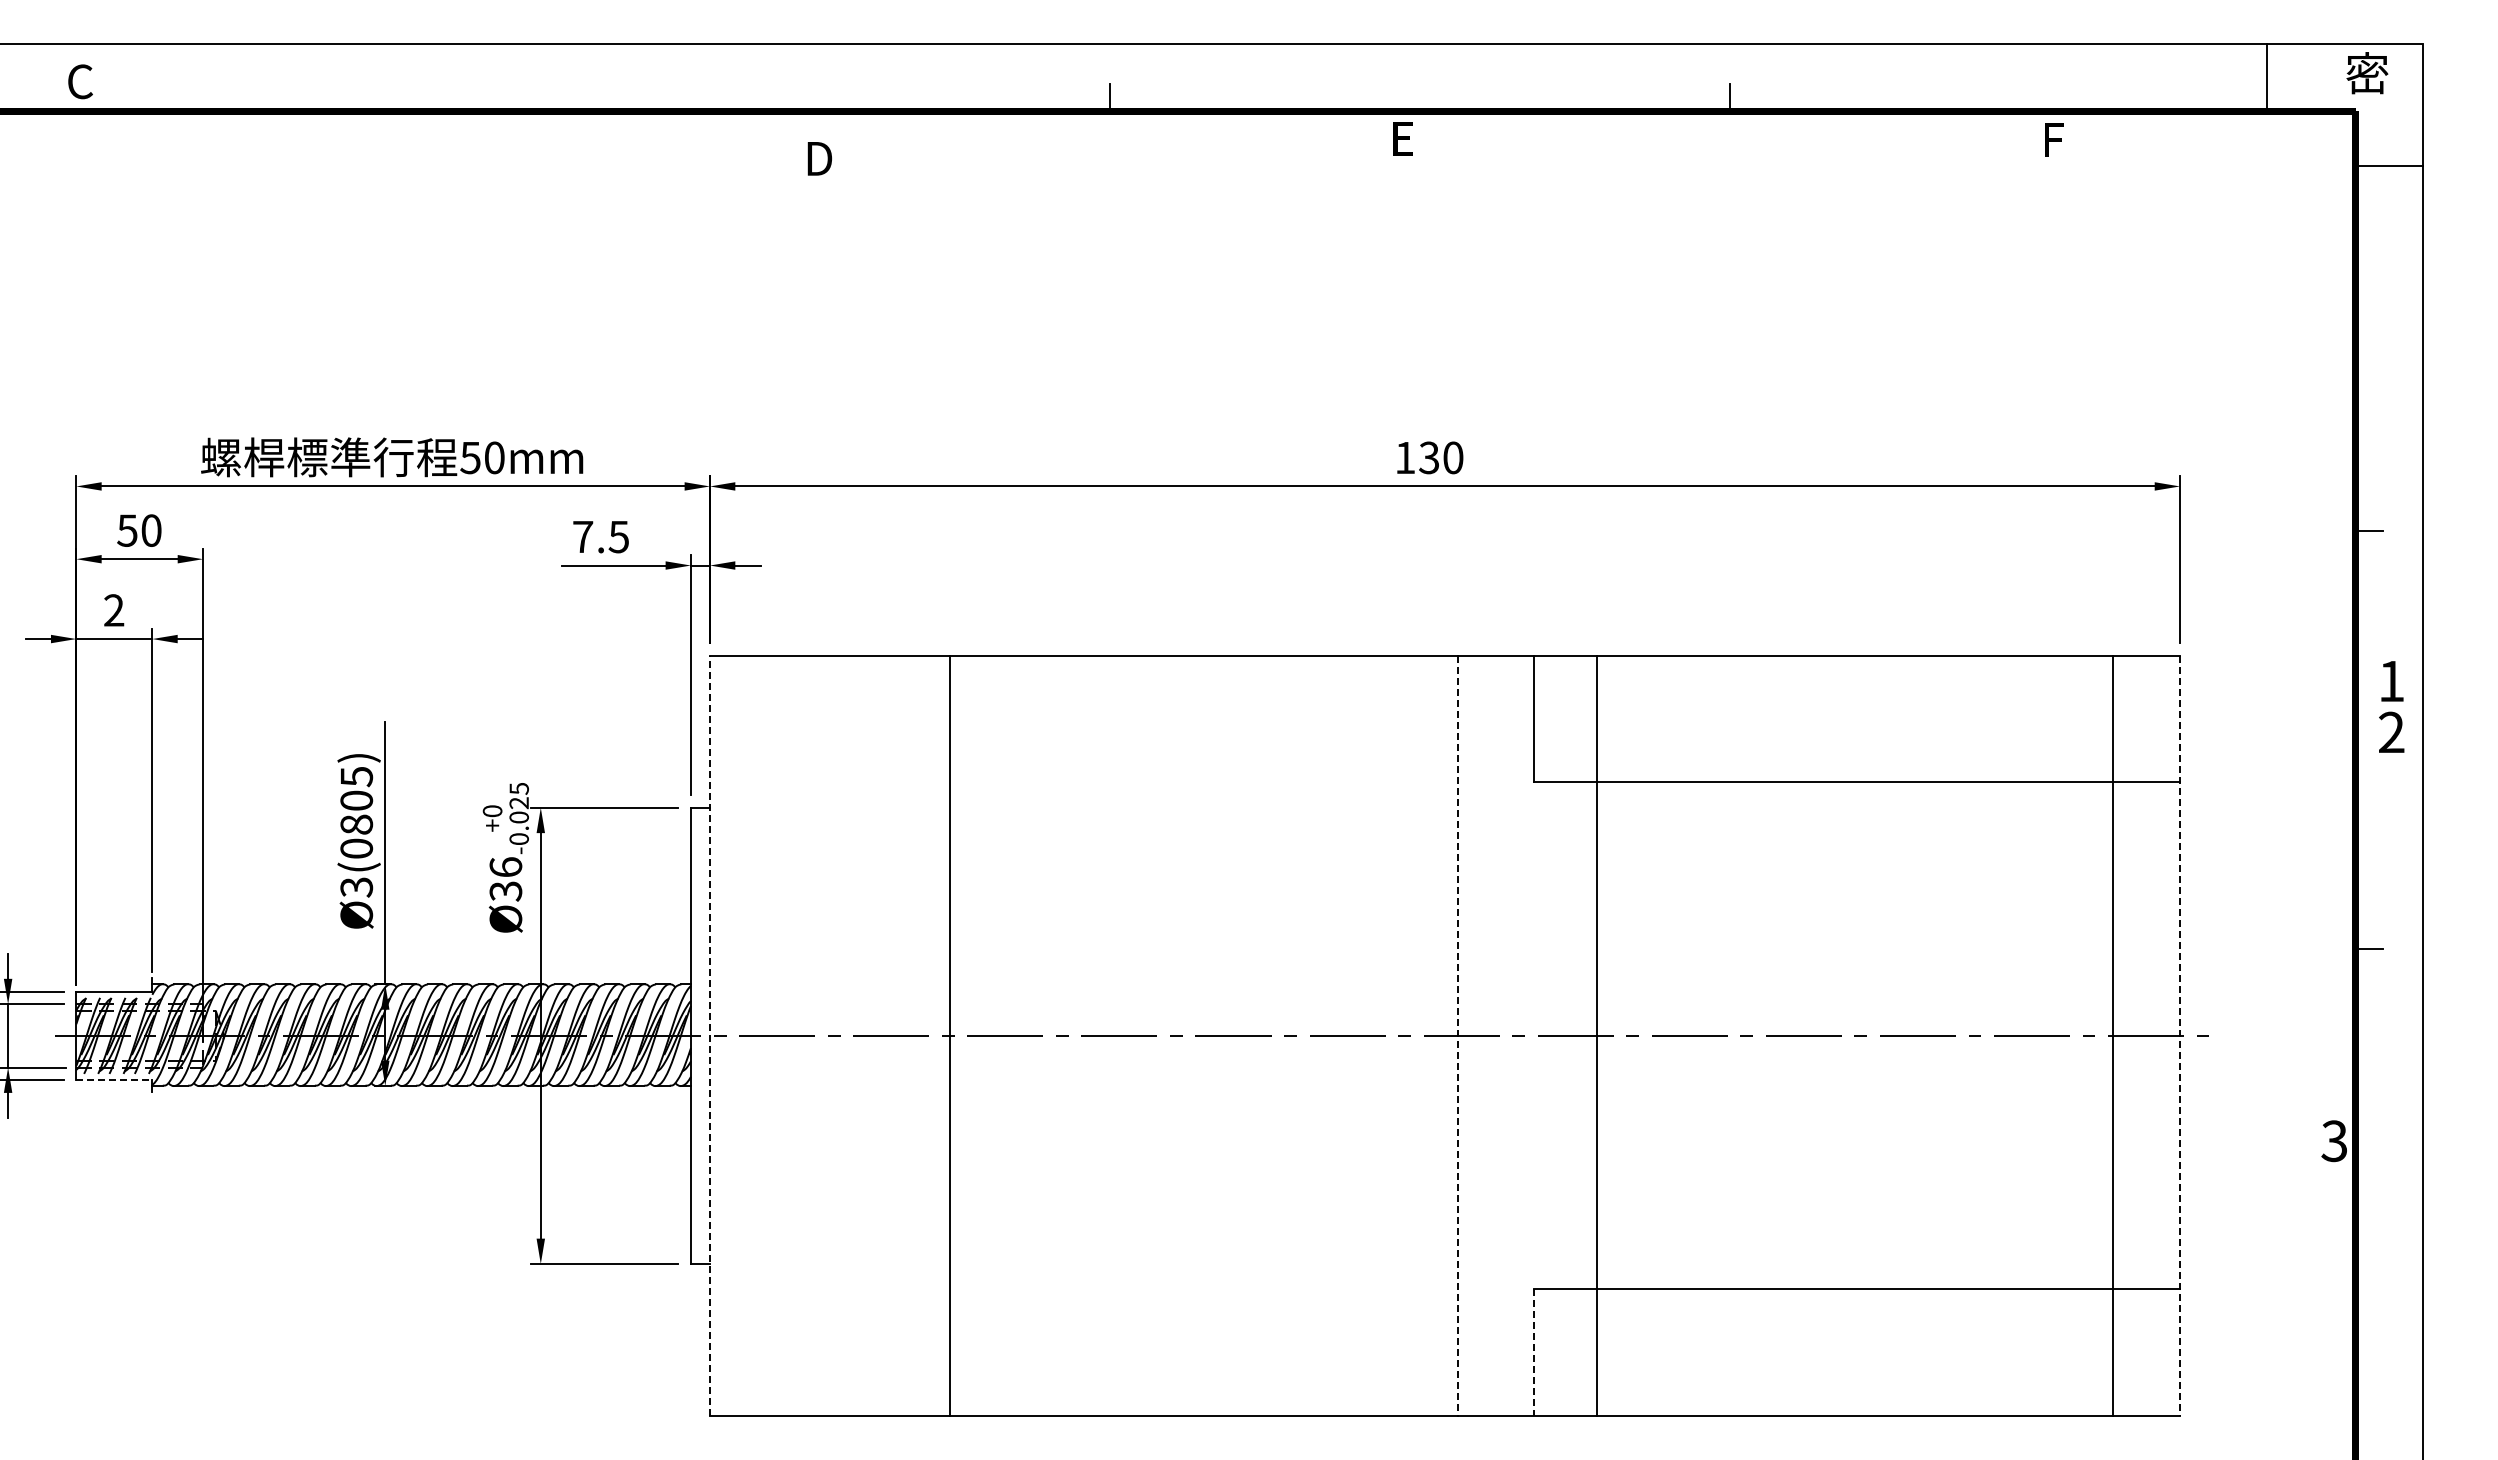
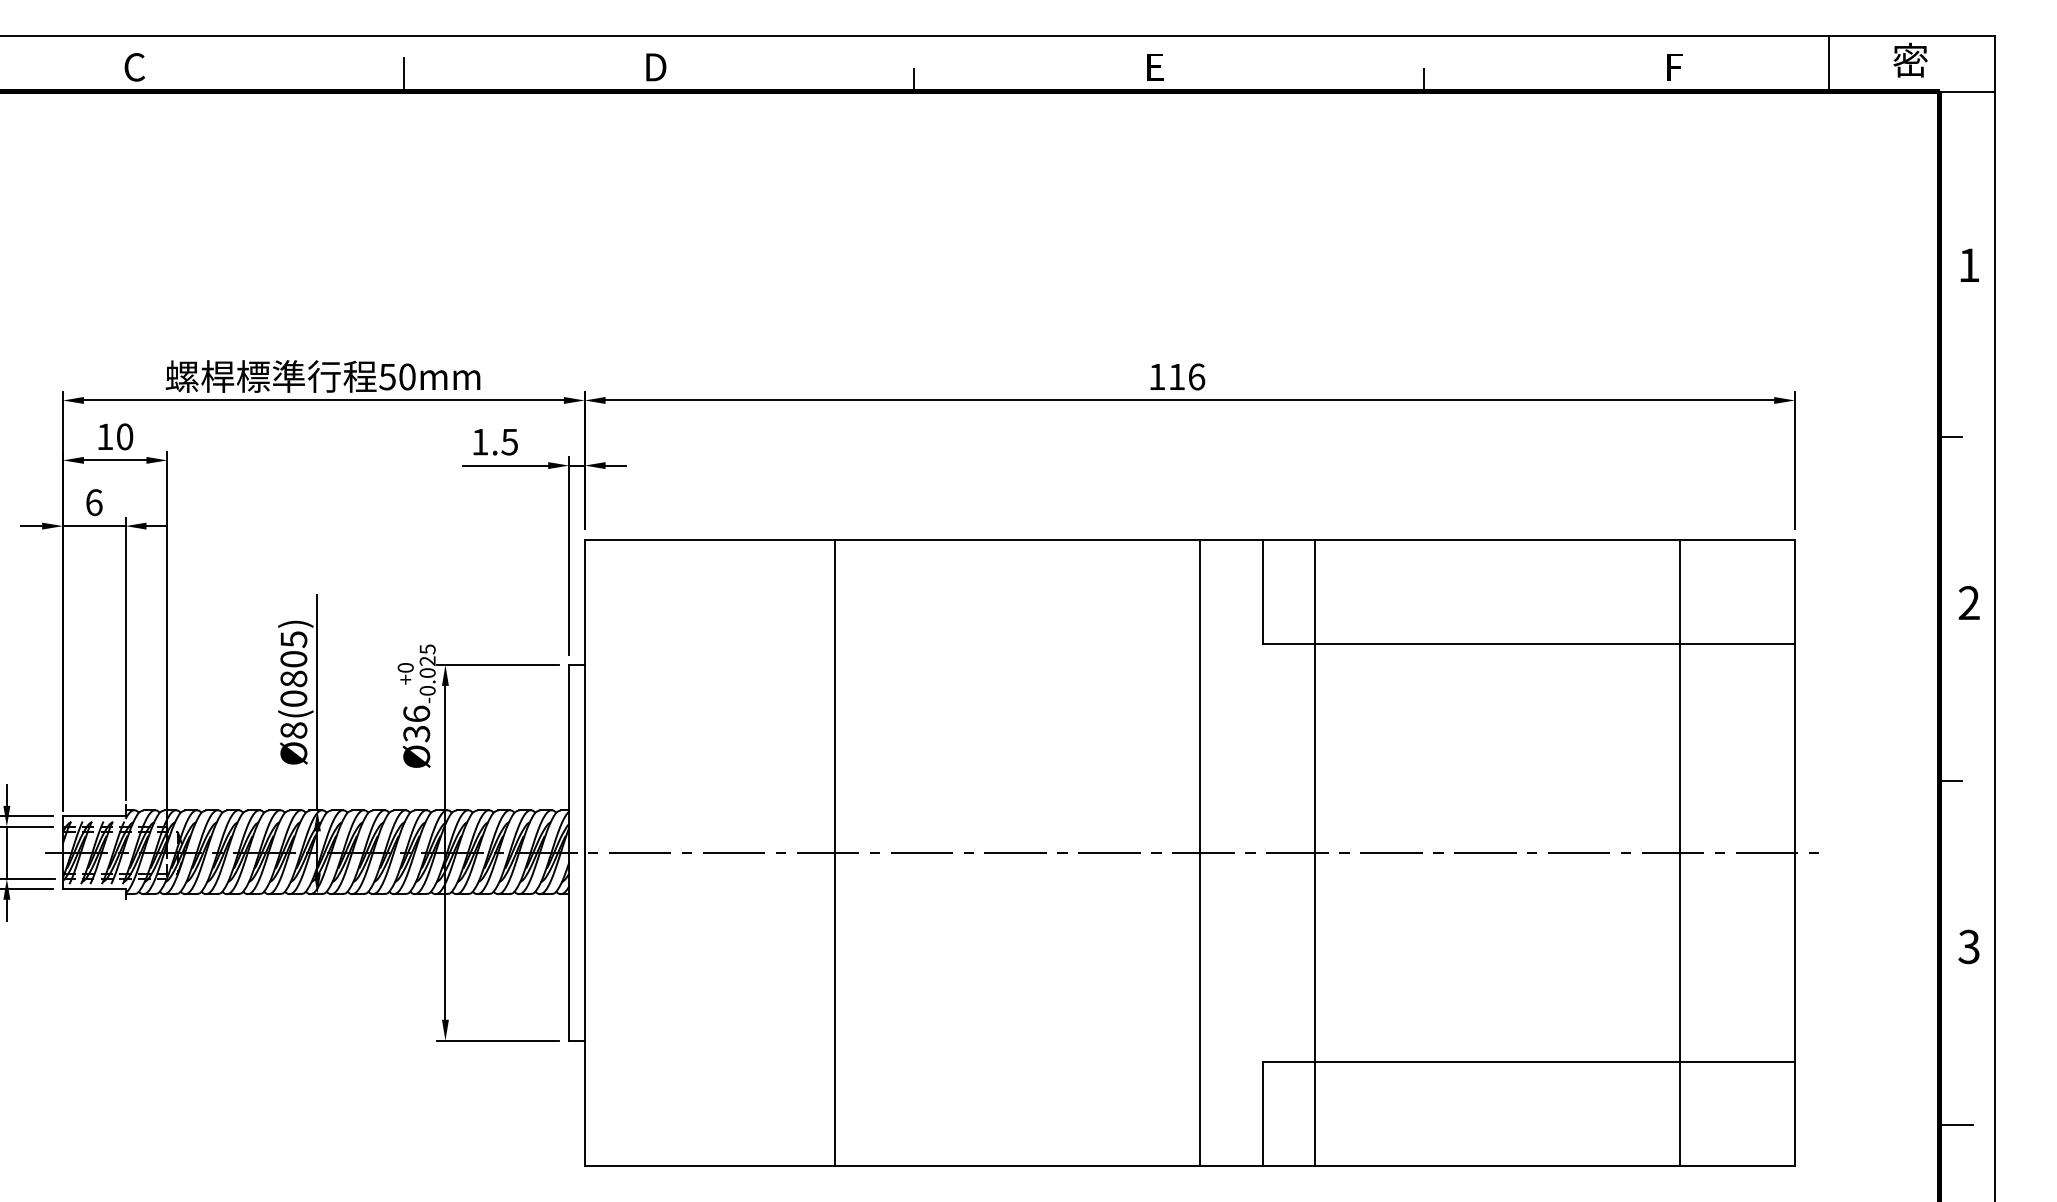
text: (2367, 73) -> (1910, 60), moved
line: (2266, 77) -> (1828, 63), moved
text: (80, 81) -> (134, 67), moved
line: (490, 90) -> (404, 74), added
text: (1402, 138) -> (1154, 67), moved
text: (2054, 139) -> (1675, 67), moved
text: (819, 158) -> (655, 67), moved
line: (2389, 166) -> (1967, 91), moved
text: (1441, 457) -> (1186, 376), 130 -> 116
text: (127, 530) -> (105, 436), 50 -> 10
text: (583, 536) -> (480, 441), 7.5 -> 1.5
text: (114, 610) -> (94, 502), 2 -> 6
text: (2392, 681) -> (1969, 265), moved
text: (356, 887) -> (293, 730), Ø3(0805) -> Ø8(0805)
line: (709, 1035) -> (584, 852), dashed -> solid
line: (950, 1035) -> (835, 852), moved
line: (2112, 1035) -> (1680, 852), moved
line: (1457, 1036) -> (1200, 853), dashed -> solid
line: (2180, 1036) -> (1795, 853), dashed -> solid
line: (114, 1080) -> (94, 889), dashed -> solid
text: (2333, 1141) -> (1968, 947), moved
line: (1533, 1353) -> (1262, 1114), dashed -> solid
line: (2375, 1366) -> (1955, 1125), added

